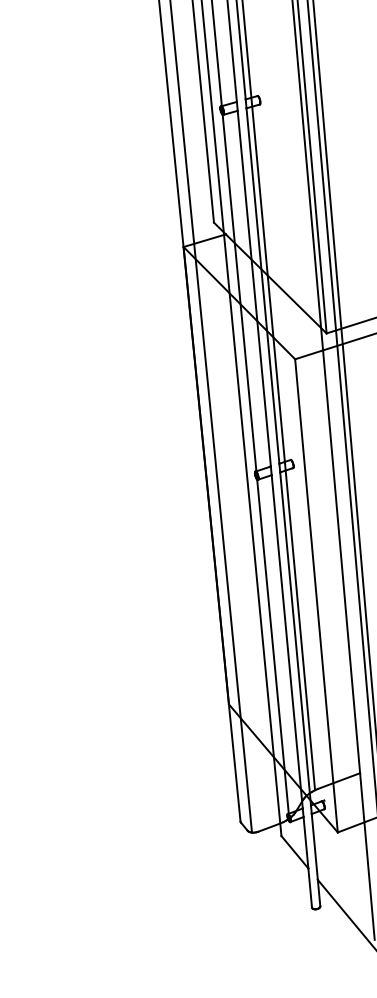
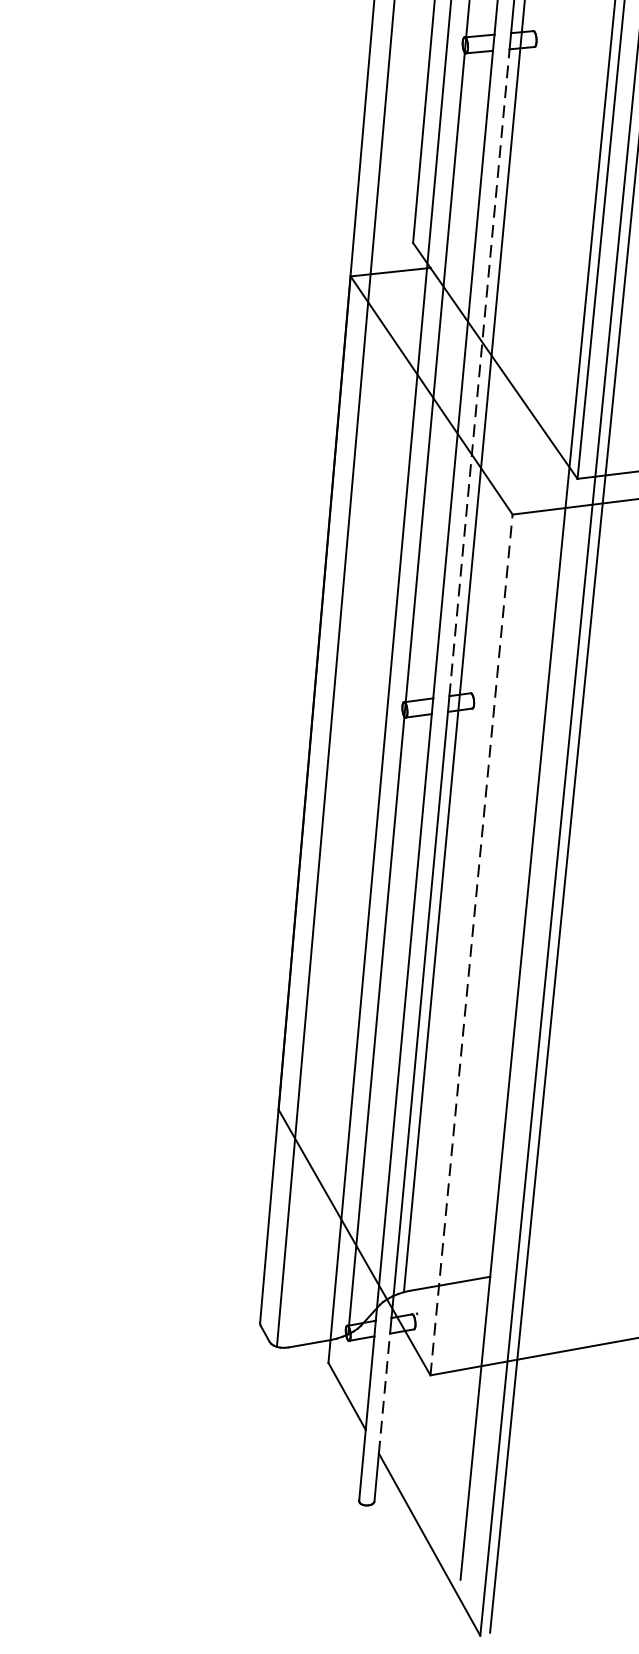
line: (262, 285) -> (478, 371), solid -> dashed
line: (316, 595) -> (471, 944), solid -> dashed
line: (314, 846) -> (384, 1392), solid -> dashed

